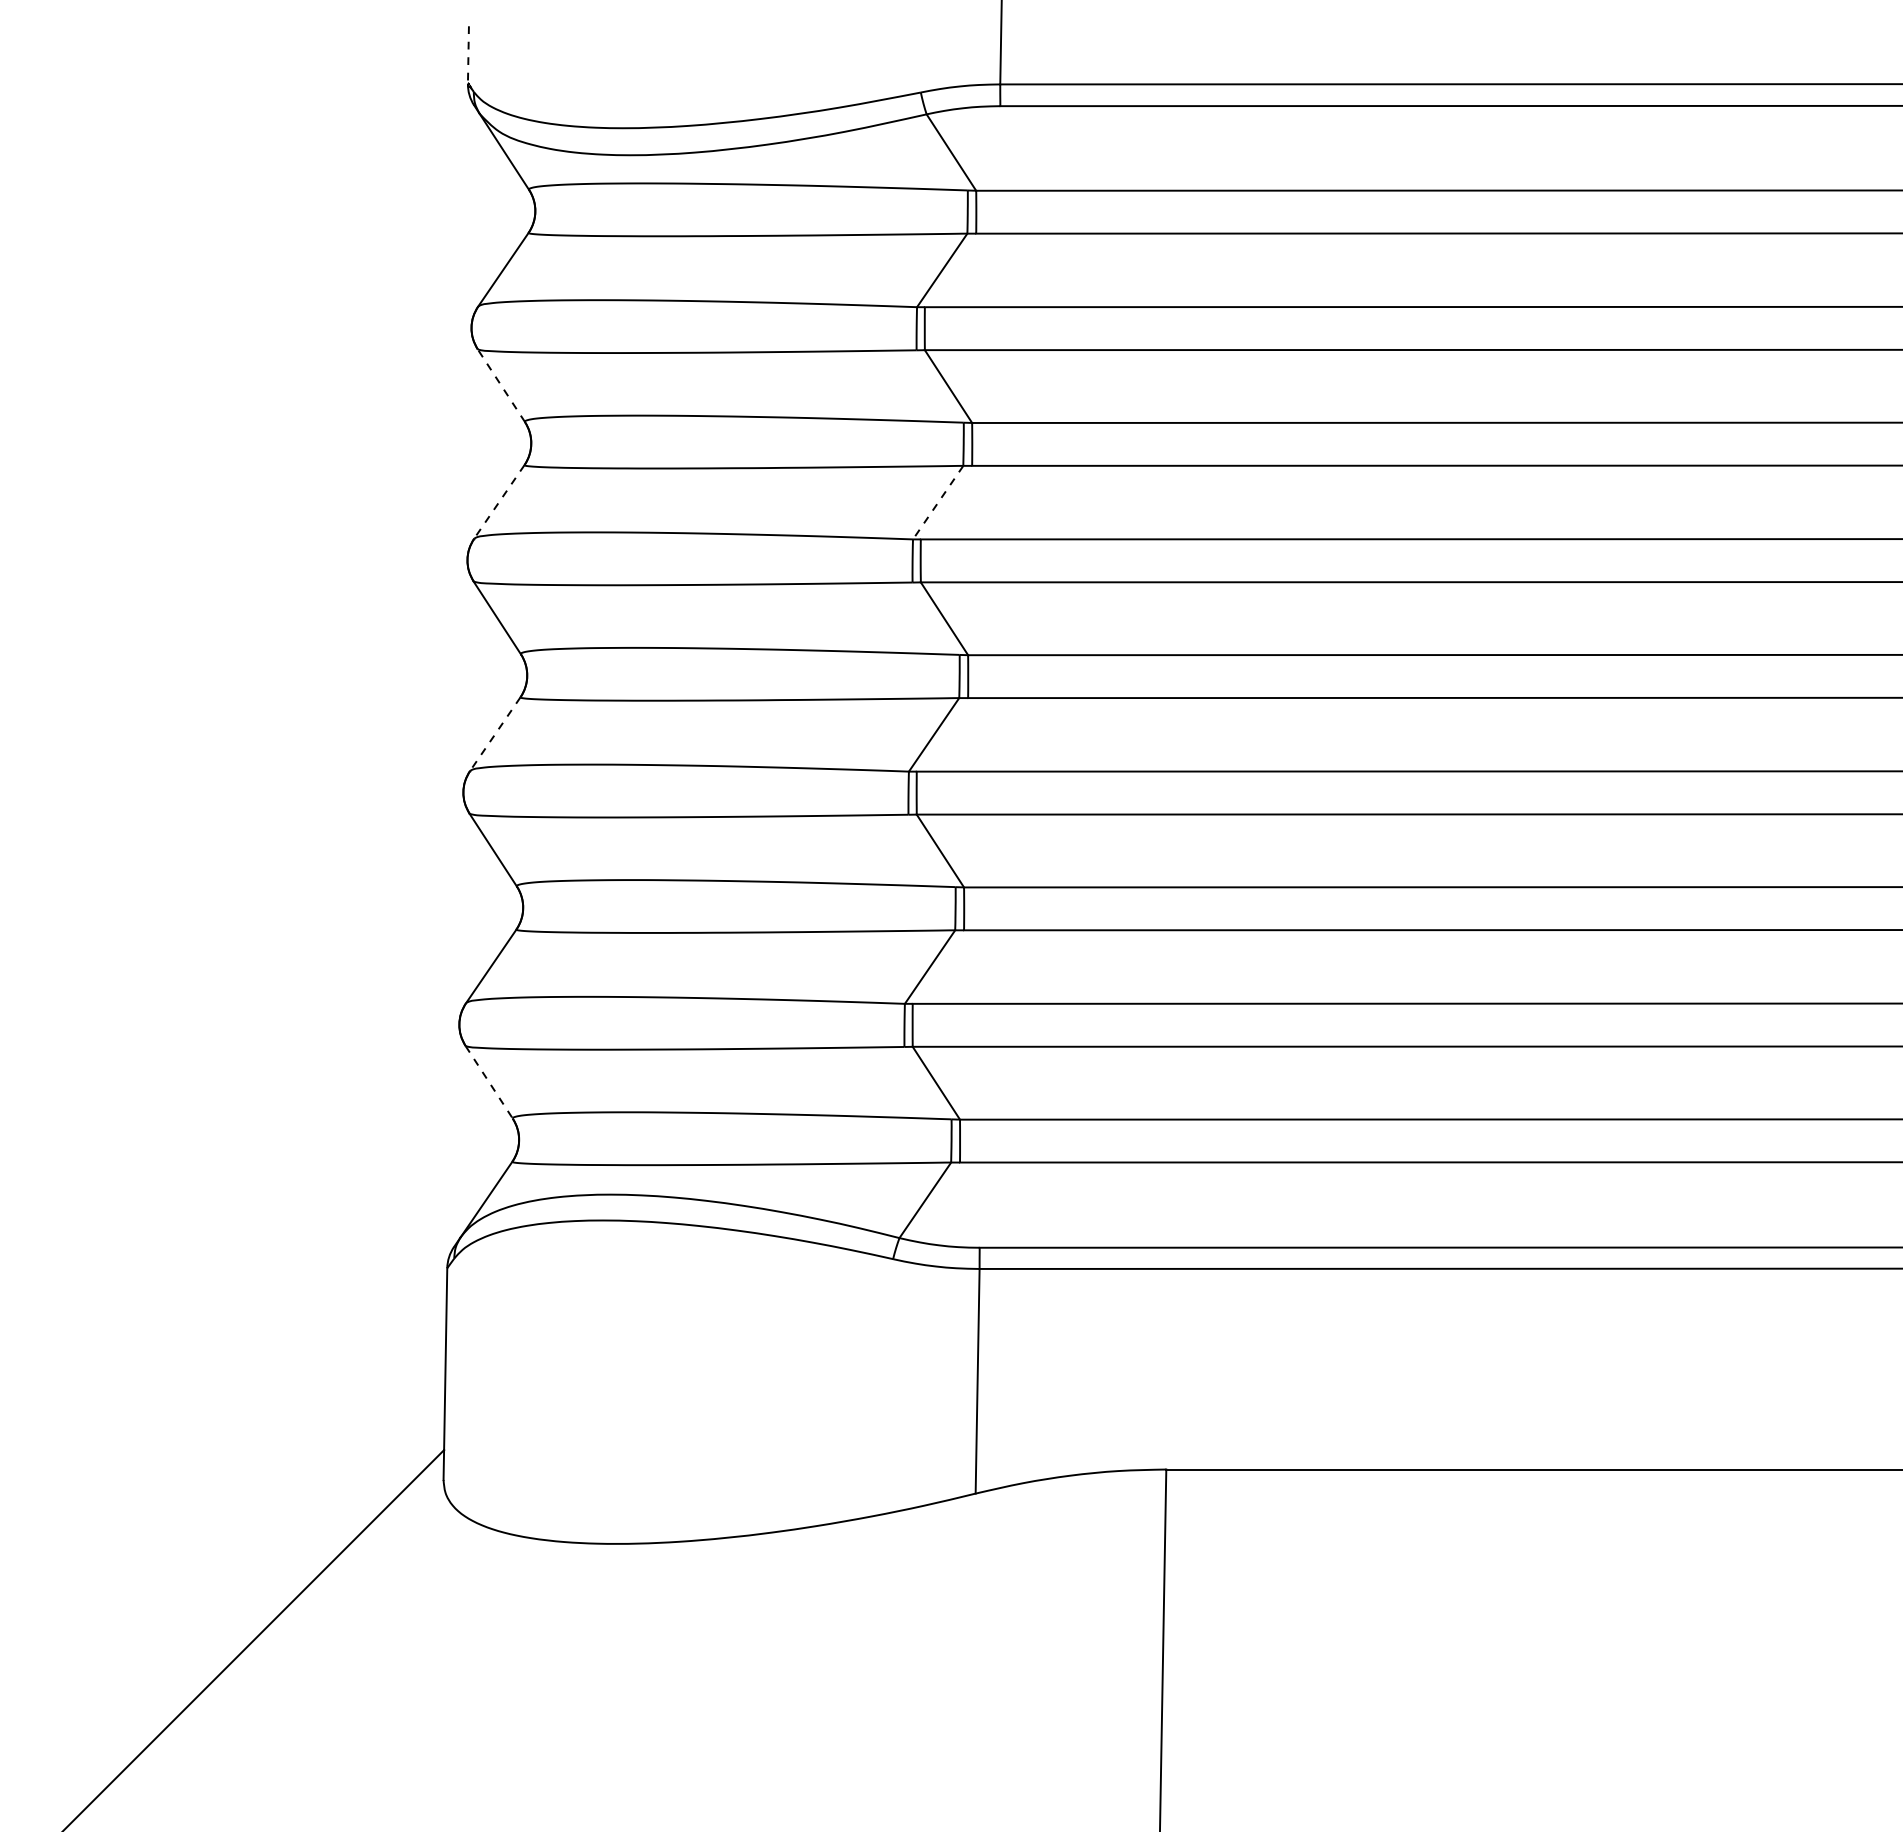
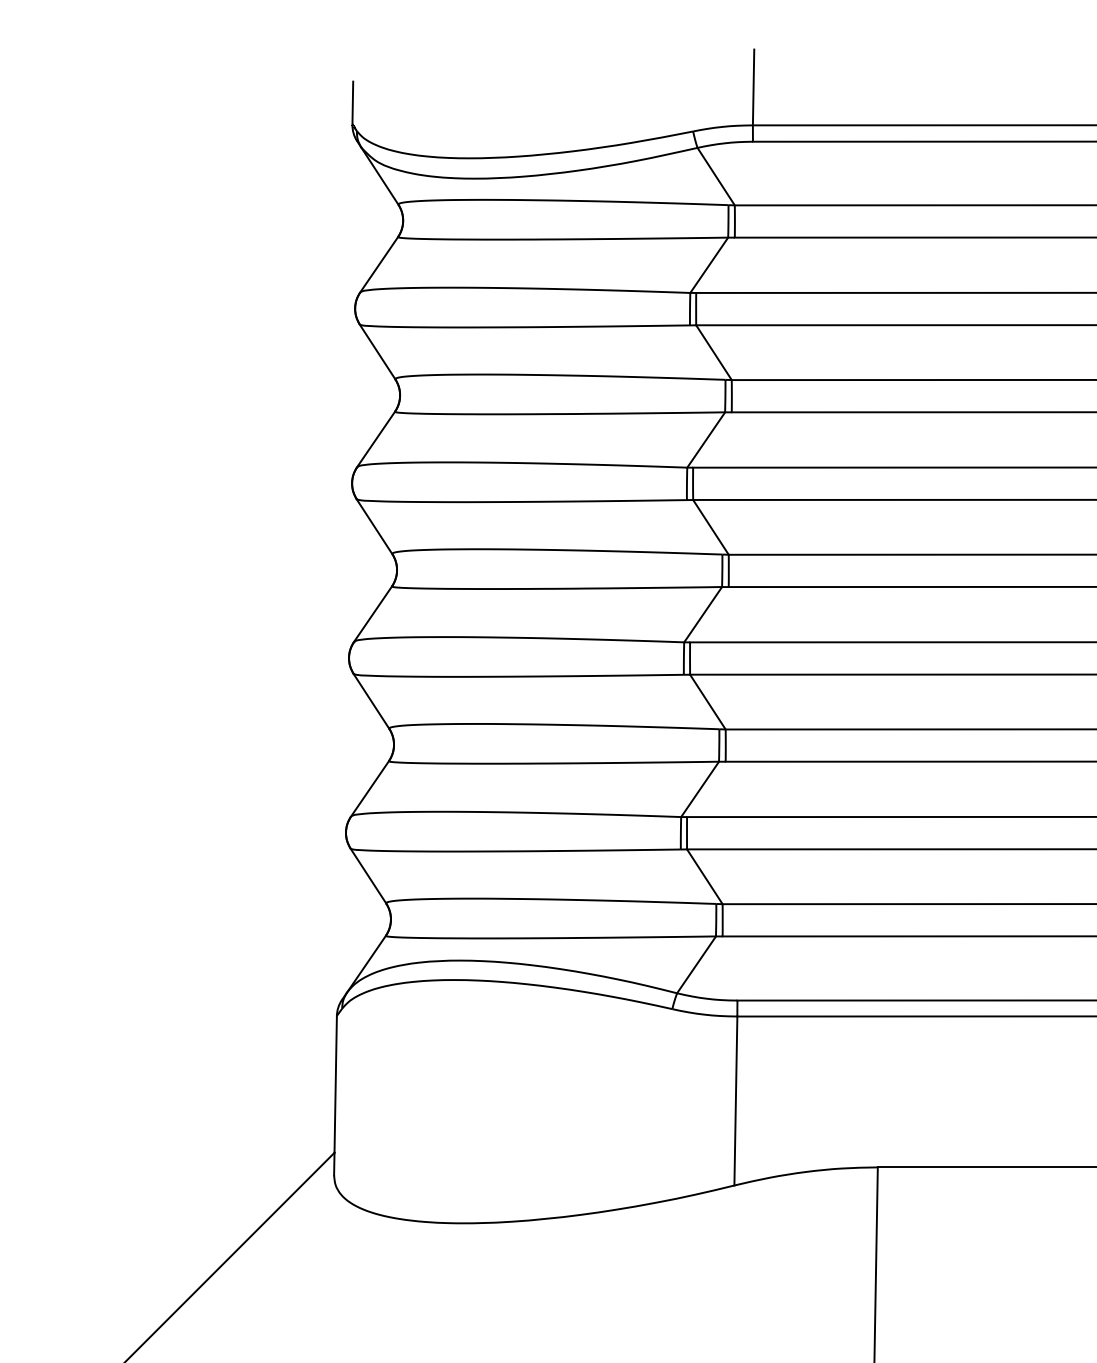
line: (468, 54) -> (352, 102), dashed -> solid
line: (501, 385) -> (377, 351), dashed -> solid
line: (499, 501) -> (376, 439), dashed -> solid
line: (938, 502) -> (706, 439), dashed -> solid
line: (495, 734) -> (373, 614), dashed -> solid
line: (489, 1082) -> (368, 876), dashed -> solid

